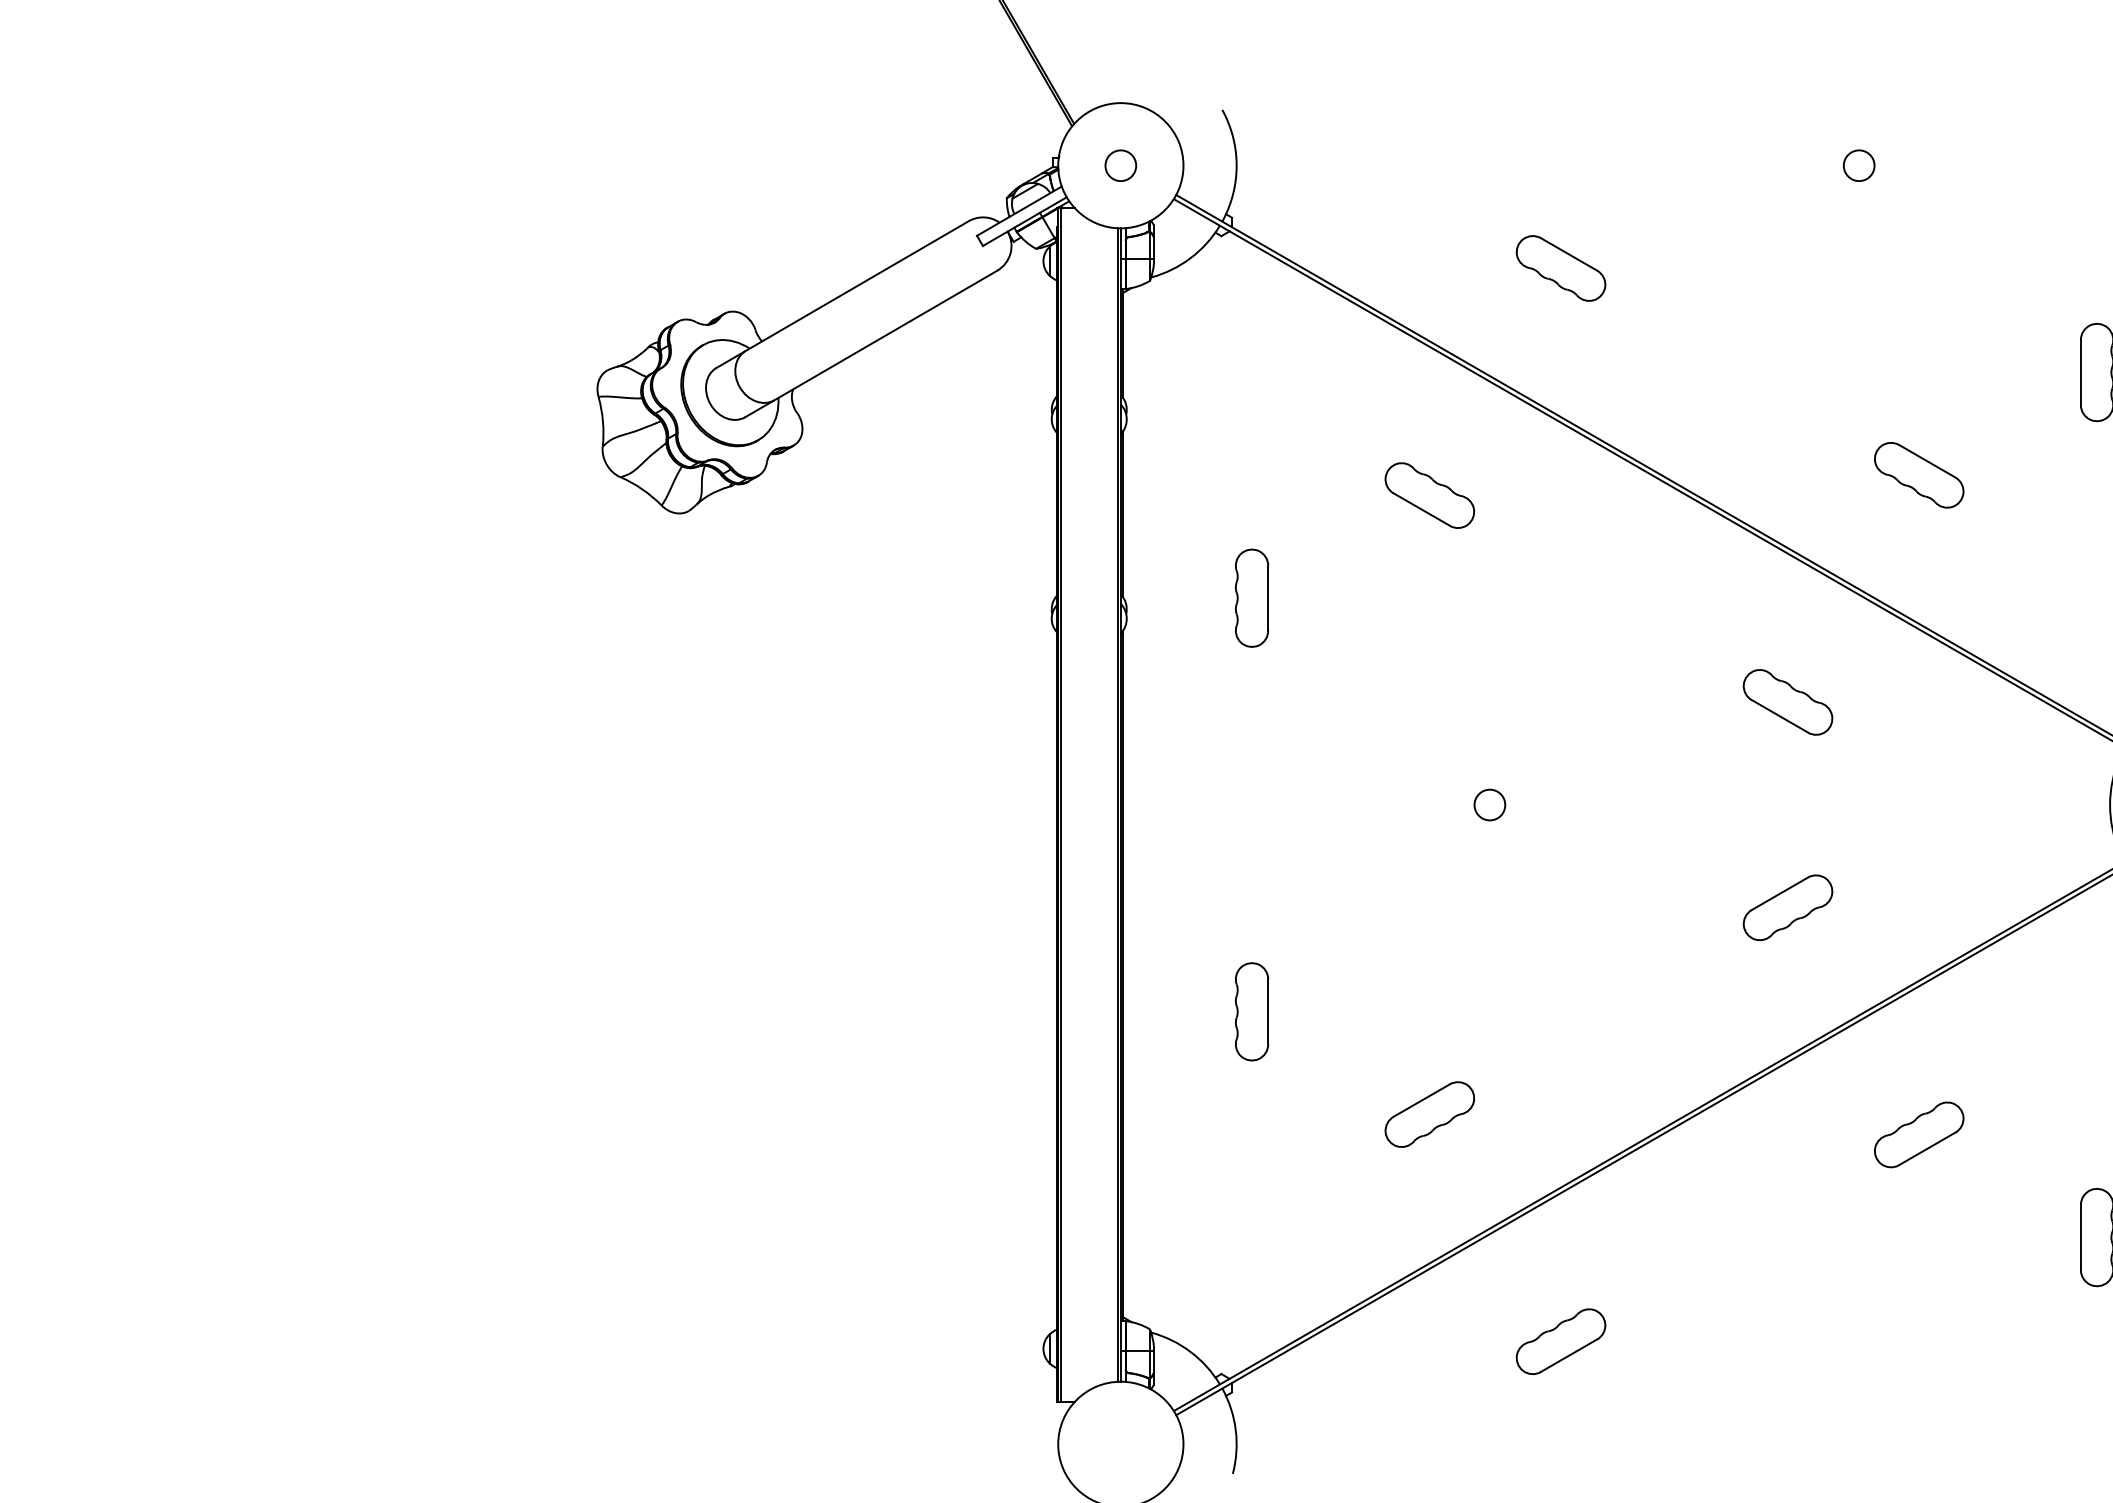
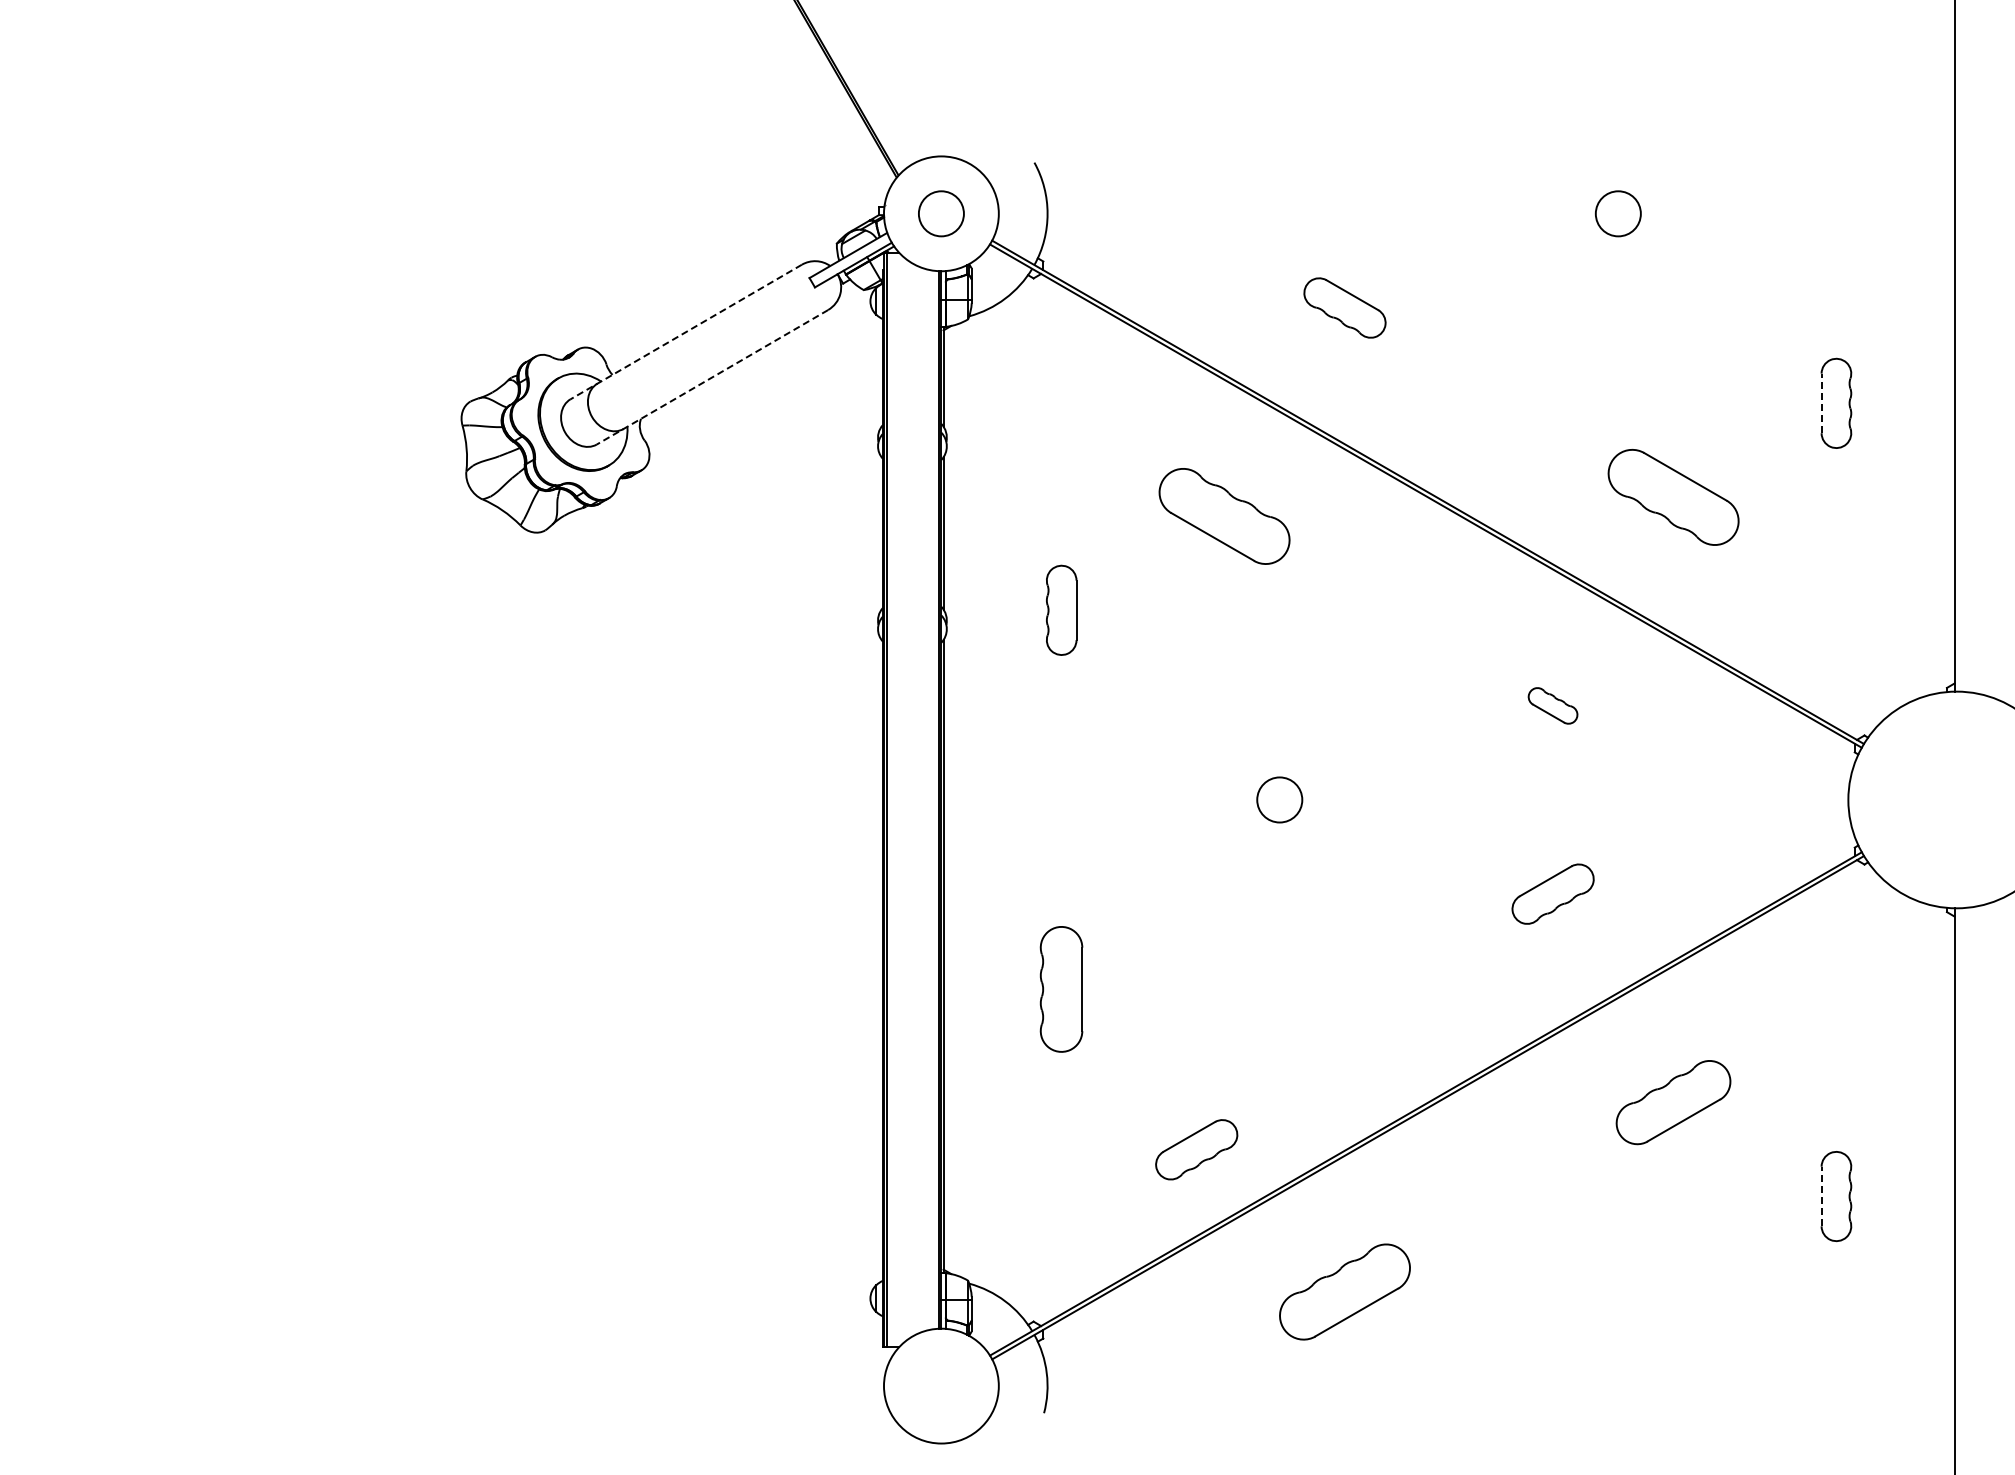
circle: (1120, 165) -> (941, 213), size x1.6
circle: (1859, 165) -> (1618, 213), size x1.6
line: (842, 295) -> (686, 332), solid -> dashed
line: (871, 344) -> (712, 377), solid -> dashed
line: (2080, 372) -> (1821, 403), solid -> dashed
part: (1918, 475) -> (1672, 497), size x1.6
part: (1429, 494) -> (1224, 515), size x1.6
part: (1787, 702) -> (1552, 705), size x0.6
circle: (1489, 804) -> (1279, 799), size x1.6
part: (1251, 1011) -> (1061, 989), size x1.4
part: (1429, 1114) -> (1196, 1149), moved
part: (1918, 1133) -> (1672, 1101), size x1.4
line: (2080, 1237) -> (1821, 1196), solid -> dashed
part: (1560, 1341) -> (1344, 1291), size x1.6

